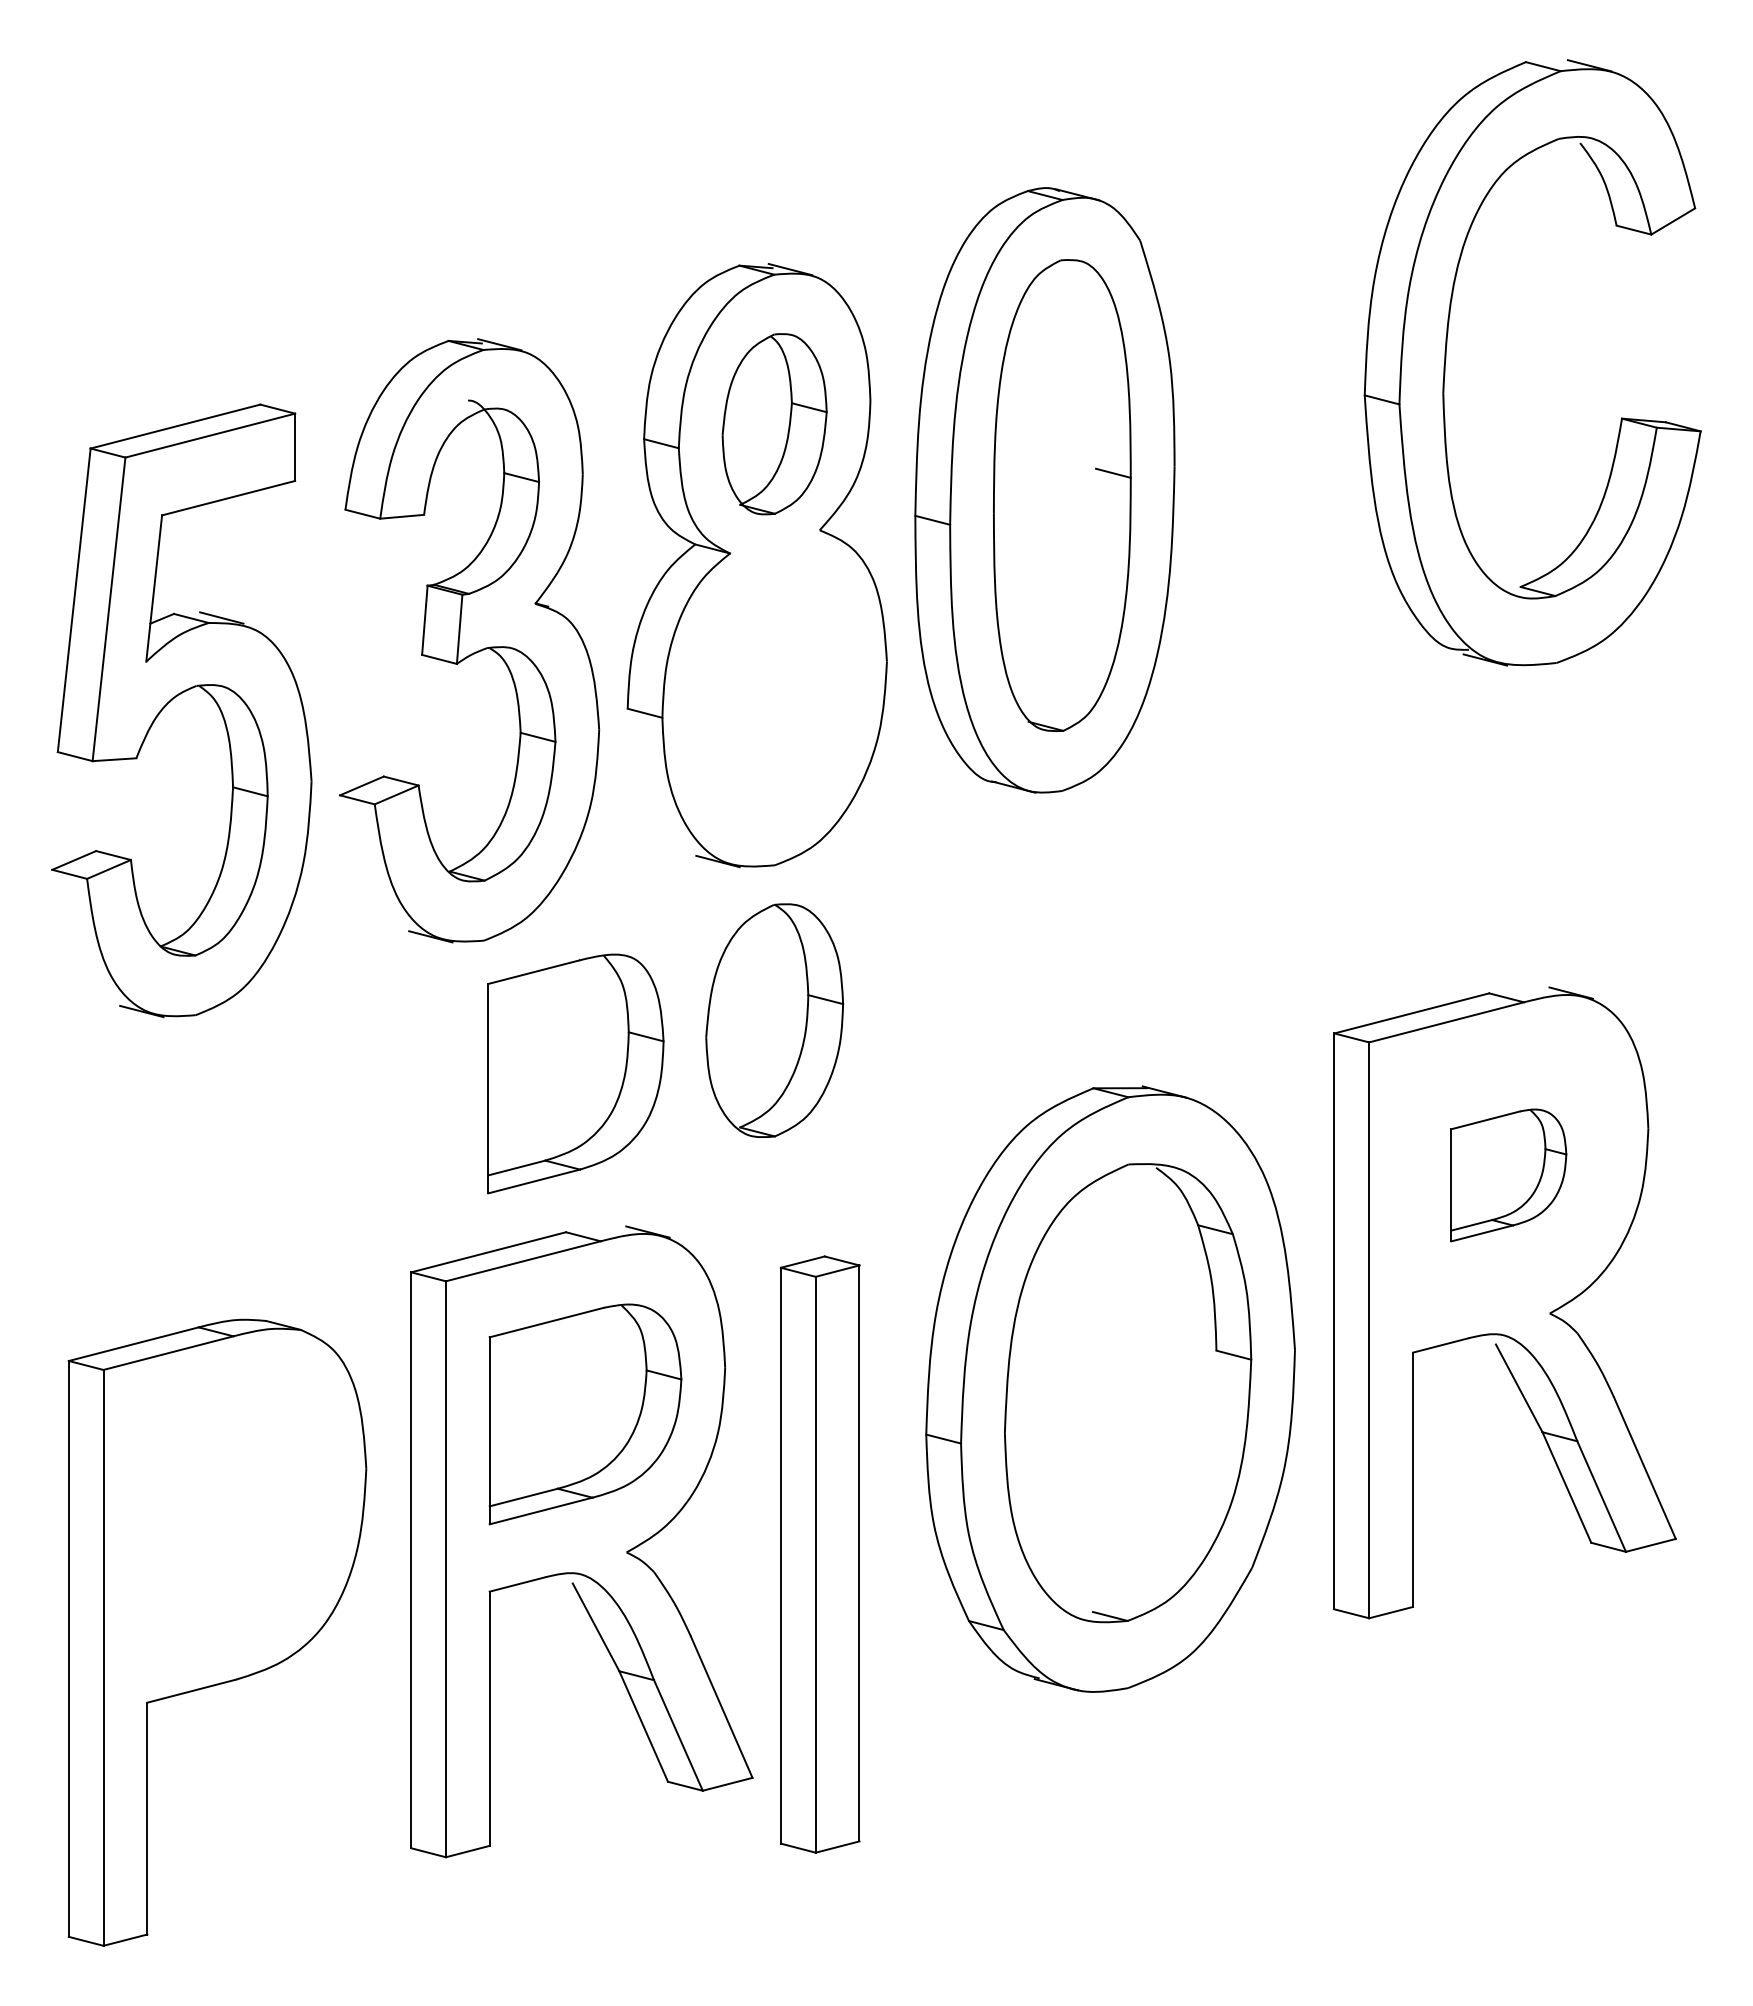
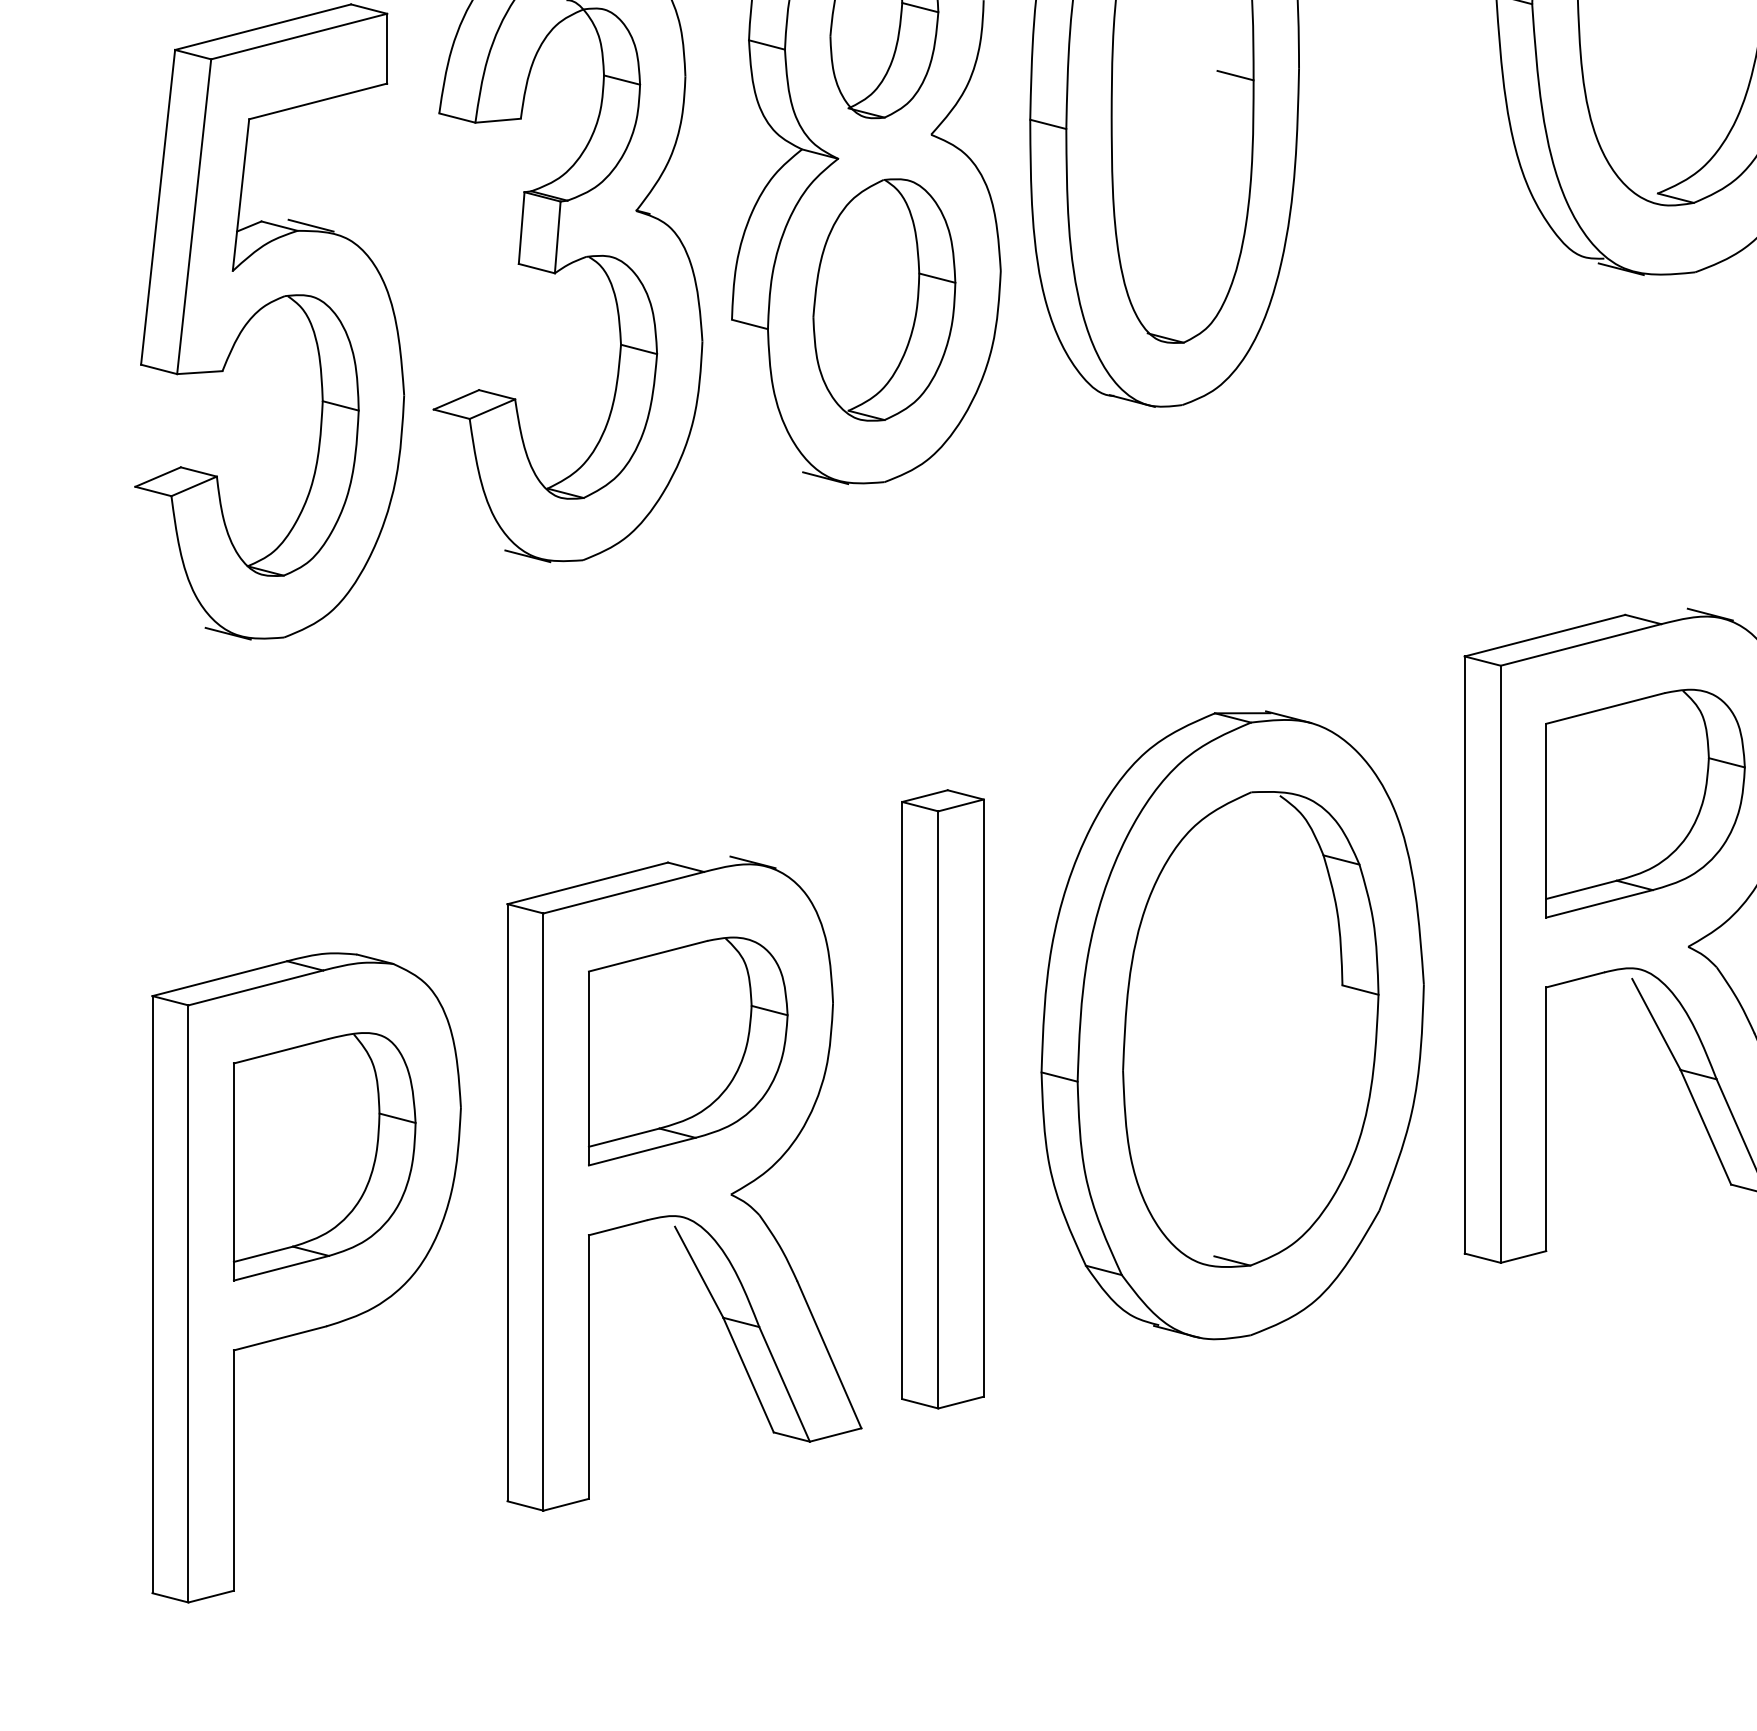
part: (774, 1020) -> (884, 299), moved
part: (575, 1073) -> (324, 1156), moved
part: (1508, 1175) -> (1645, 803), size x1.67
part: (819, 1554) -> (942, 1099), moved

